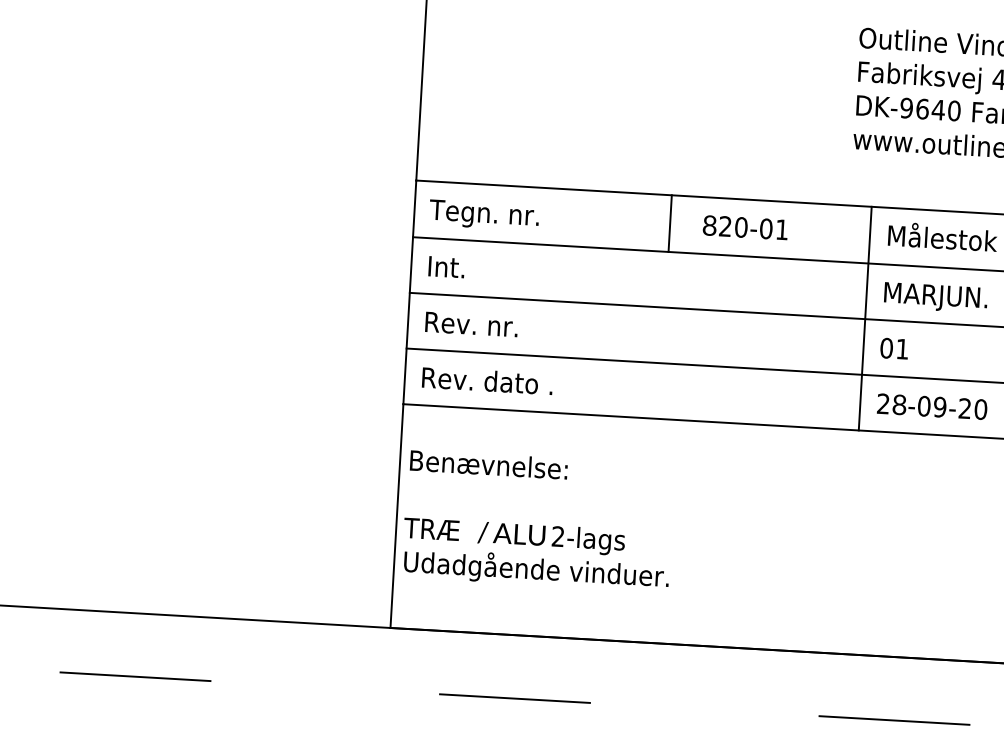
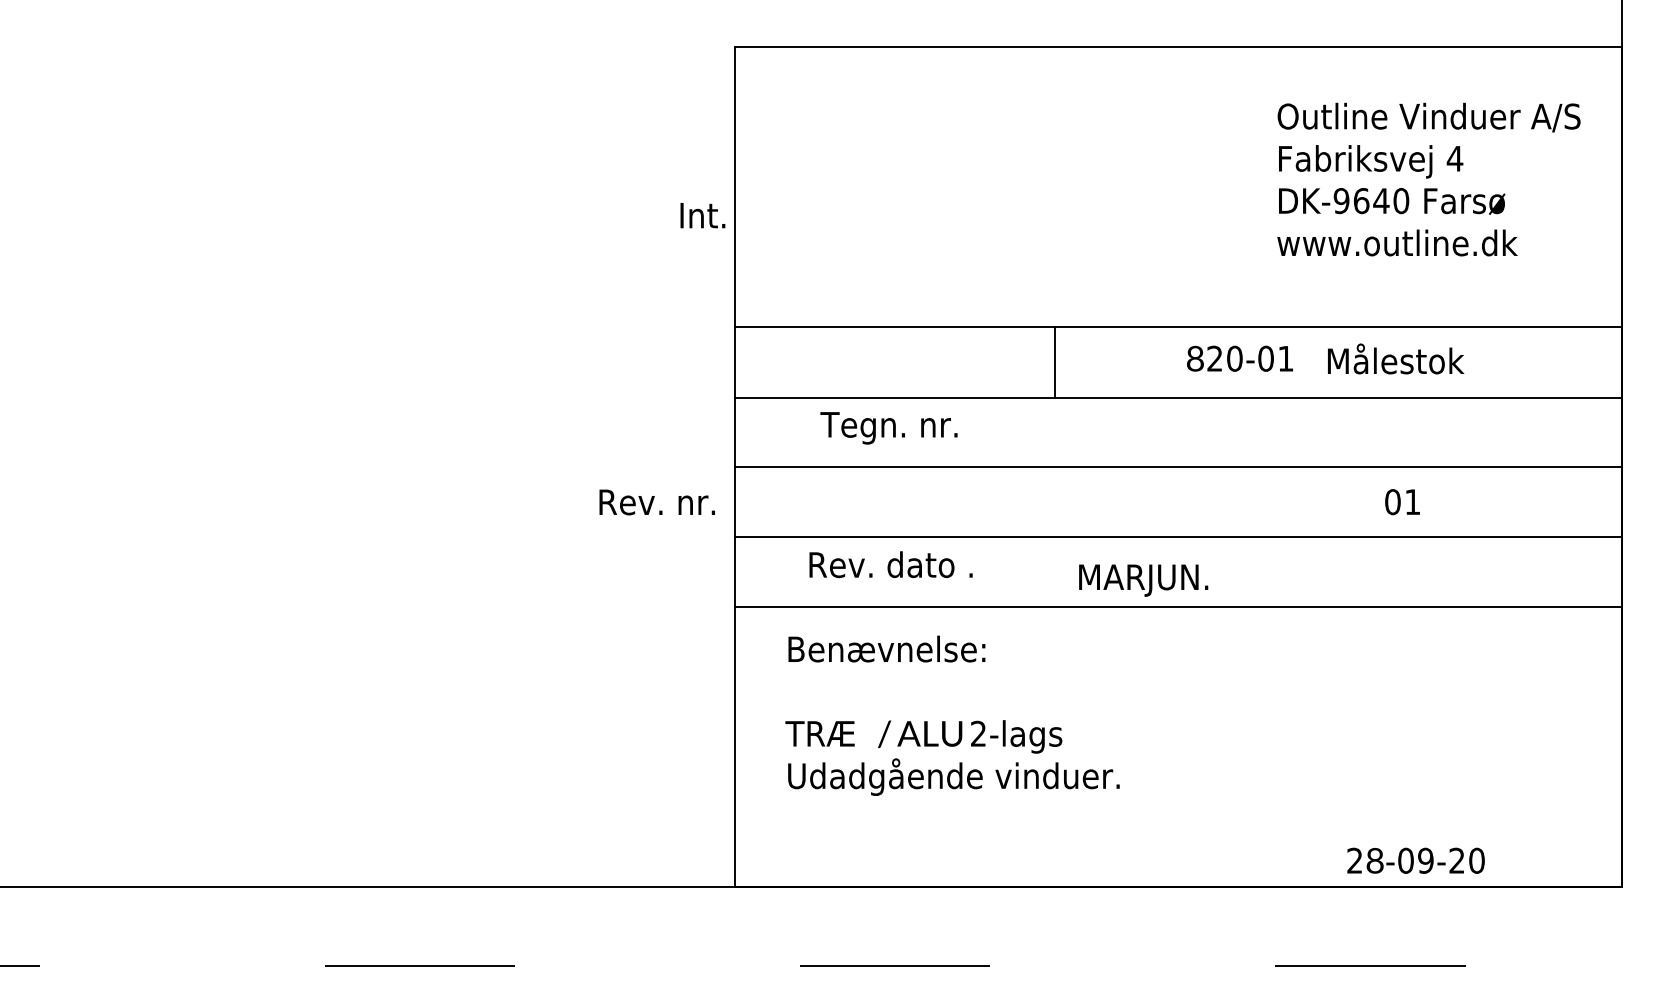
text: (483, 215) -> (888, 428), moved
text: (745, 227) -> (1239, 358), moved
text: (446, 267) -> (702, 215), moved
text: (935, 297) -> (1143, 580), moved
line: (865, 318) -> (1305, 466), removed
text: (471, 324) -> (656, 502), moved
text: (894, 349) -> (1402, 502), moved
text: (487, 380) -> (890, 564), moved
text: (931, 406) -> (1415, 860), moved
text: (538, 520) -> (952, 715), moved

